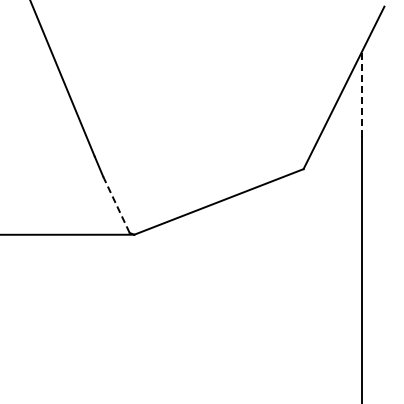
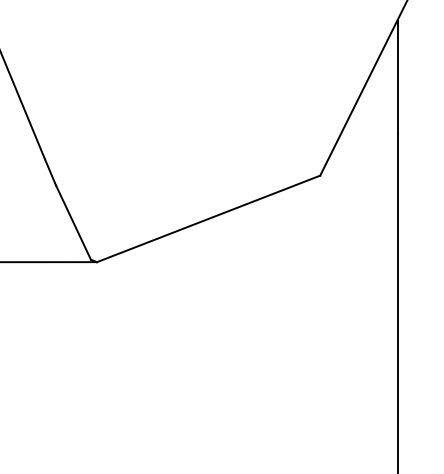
line: (362, 93) -> (397, 75), dashed -> solid
line: (116, 205) -> (73, 223), dashed -> solid

